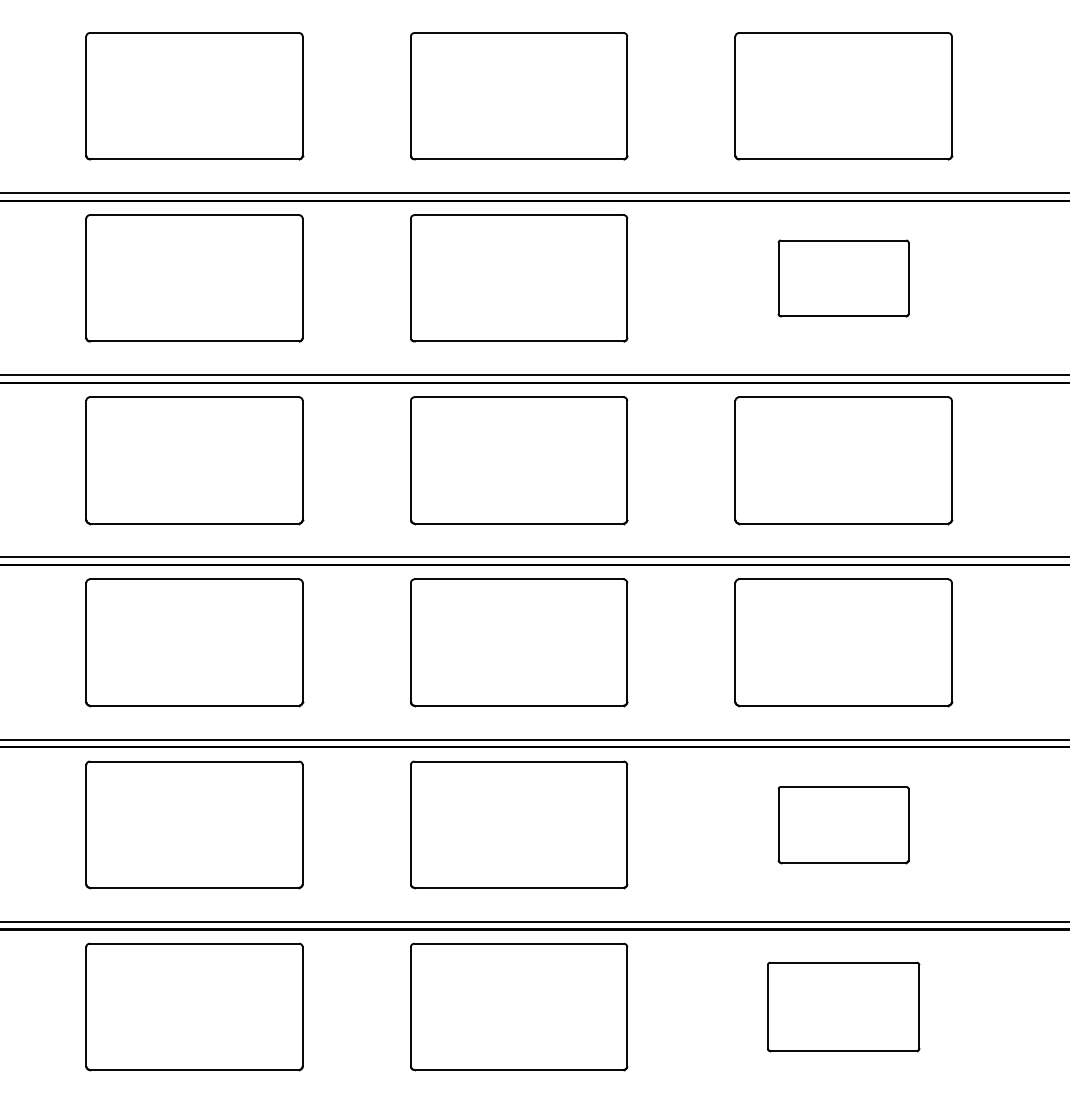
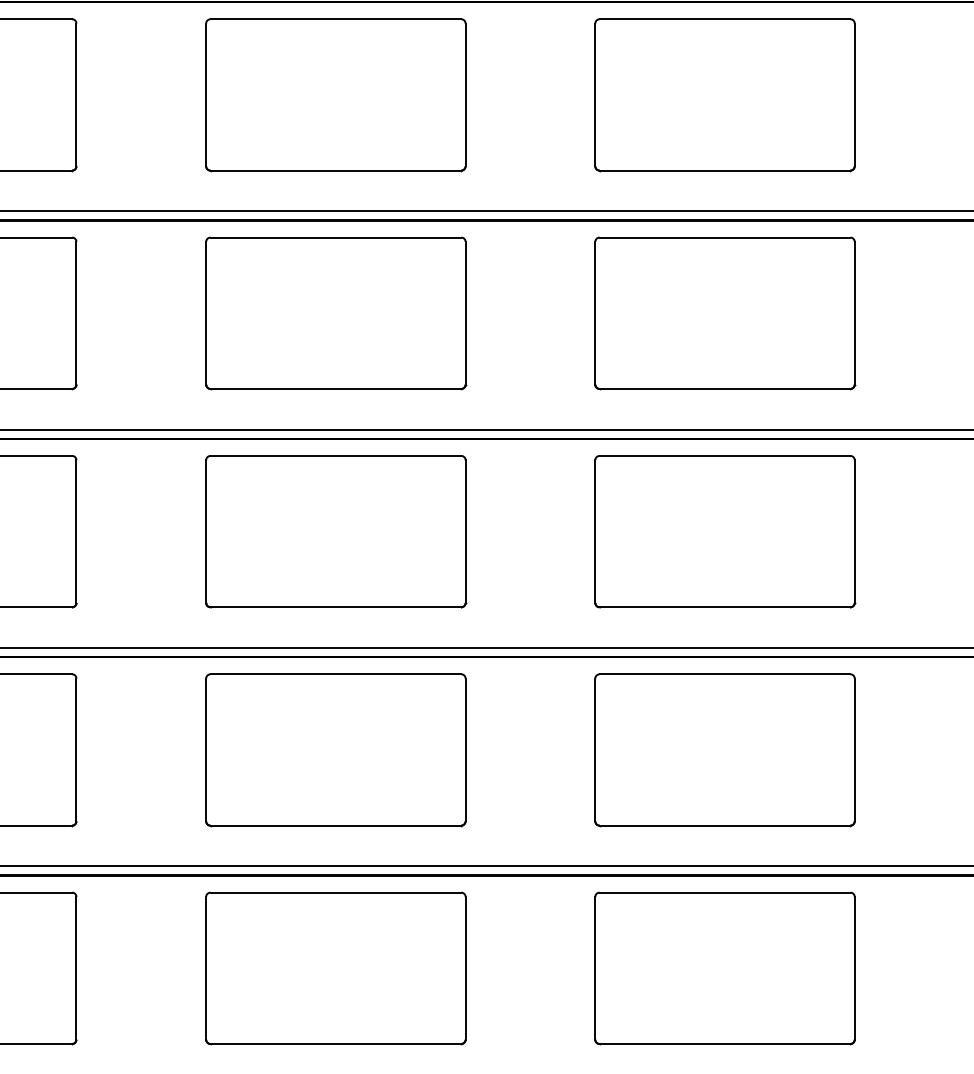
part: (843, 278) -> (724, 95), size x1.67
part: (843, 824) -> (724, 749), size x1.67
part: (843, 1006) -> (724, 967), size x1.43

